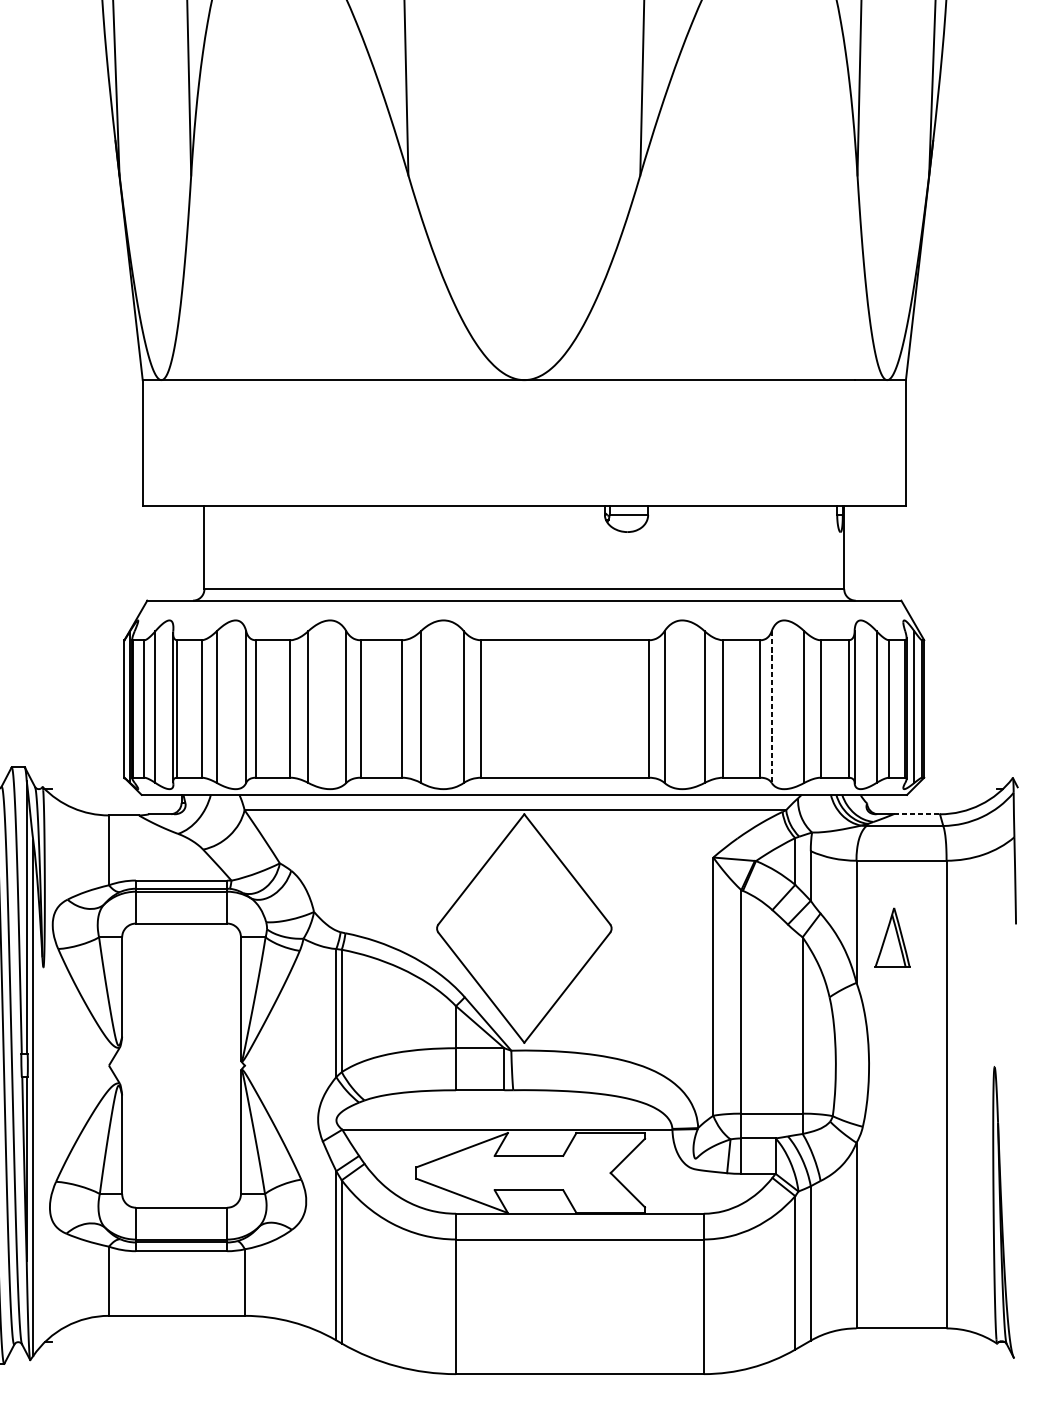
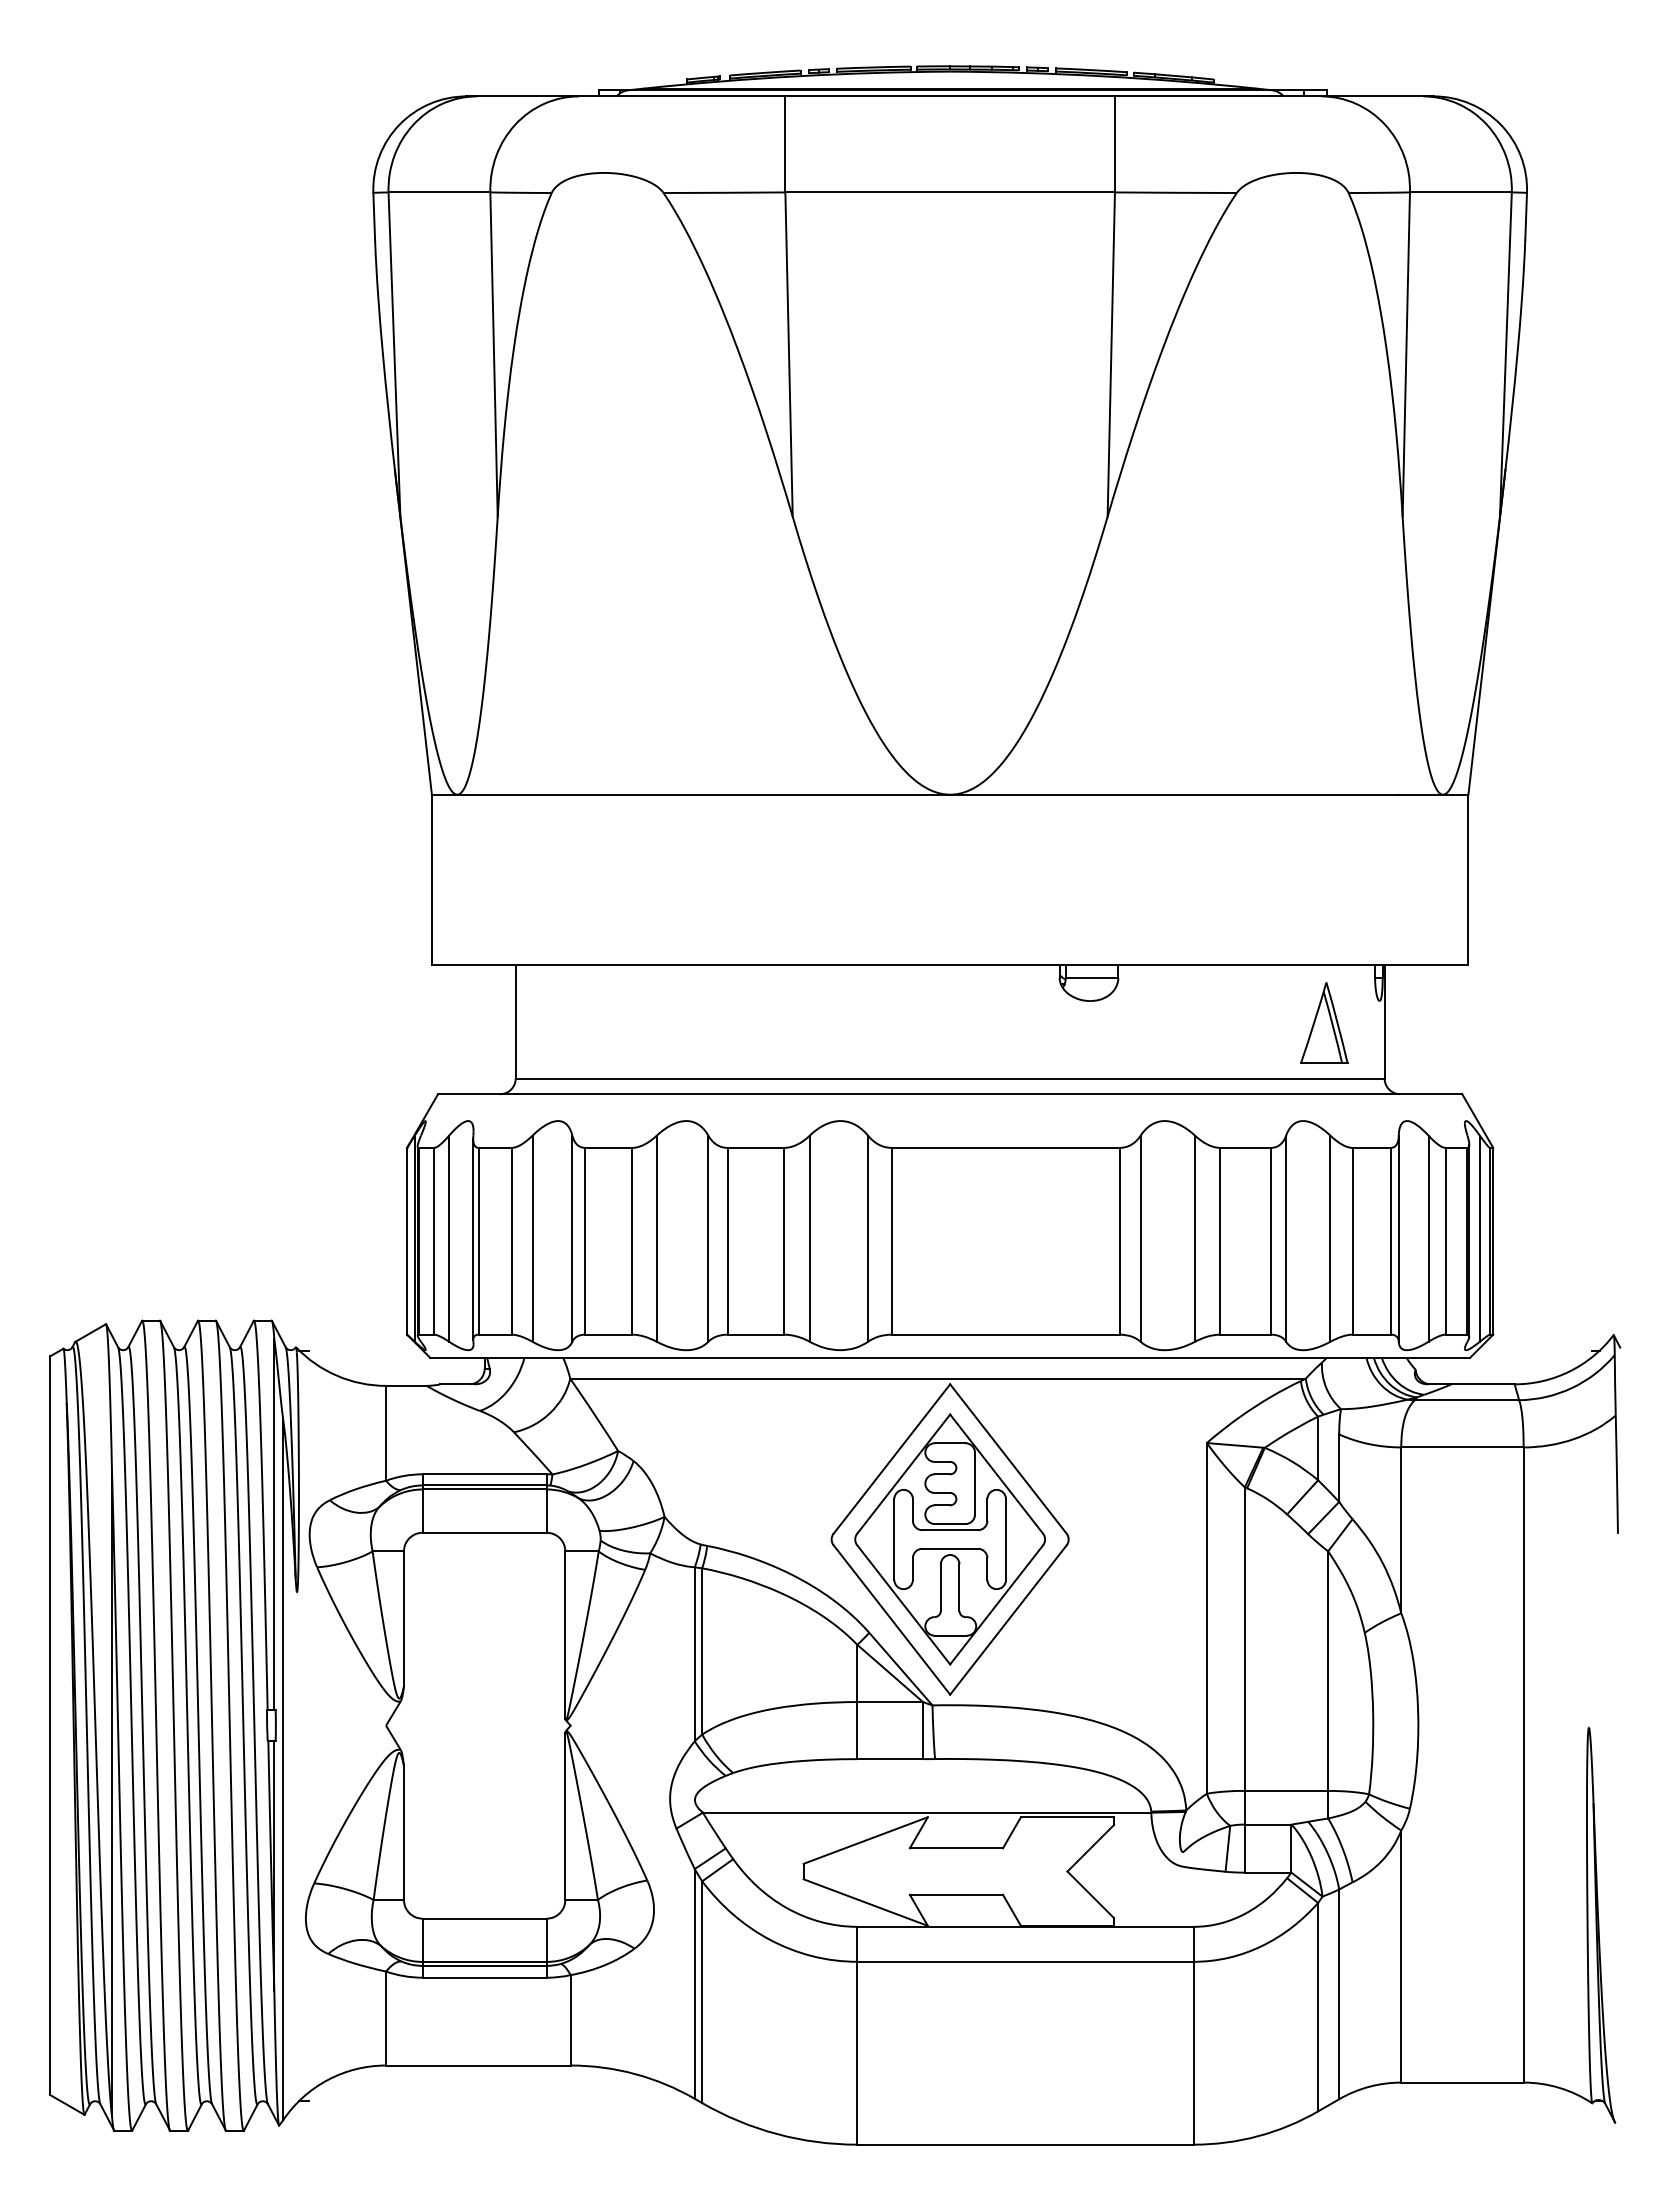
line: (771, 707) -> (1286, 1239), dashed -> solid
line: (917, 814) -> (1483, 1384), dashed -> solid
part: (523, 928) -> (949, 1539), added
part: (892, 937) -> (1324, 1022), moved

